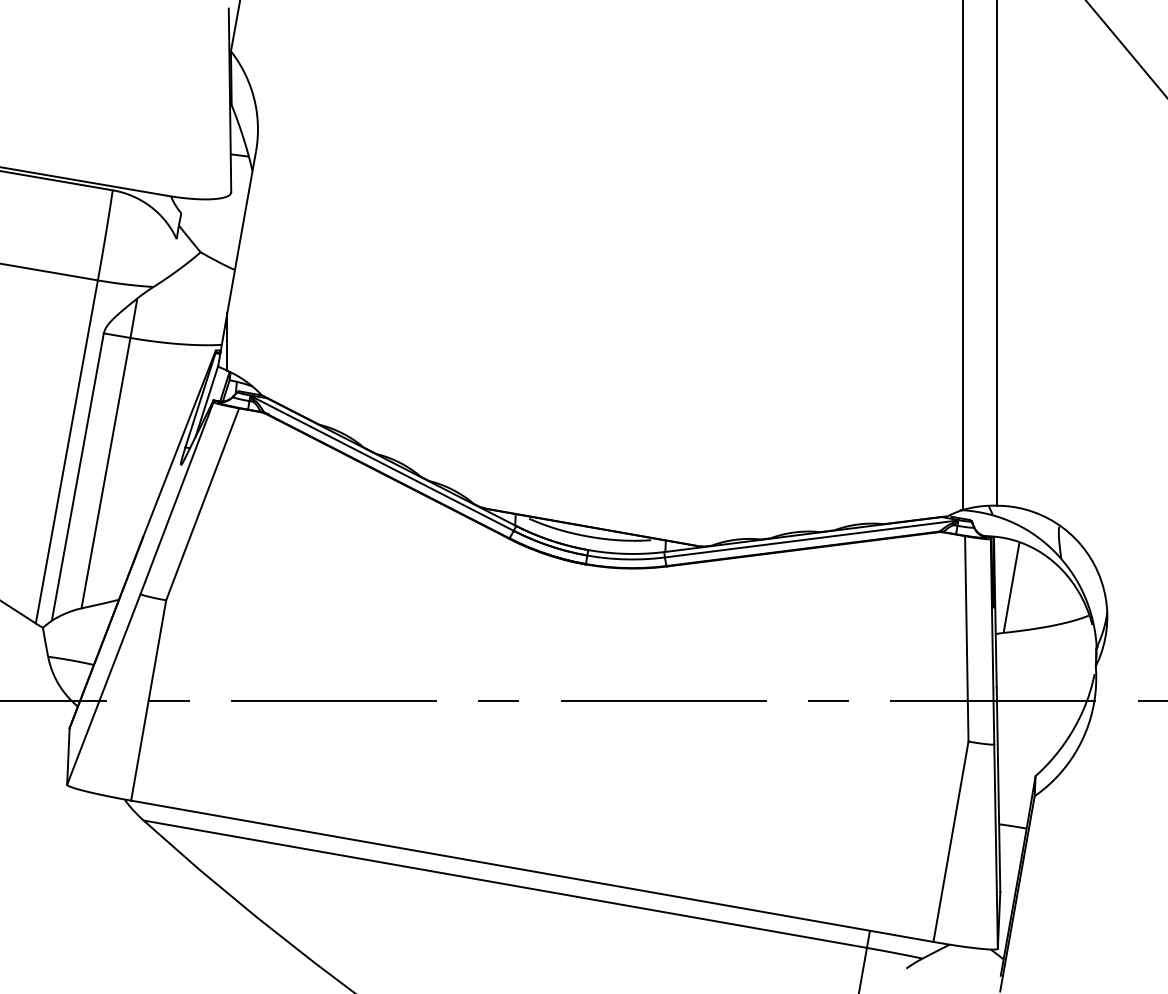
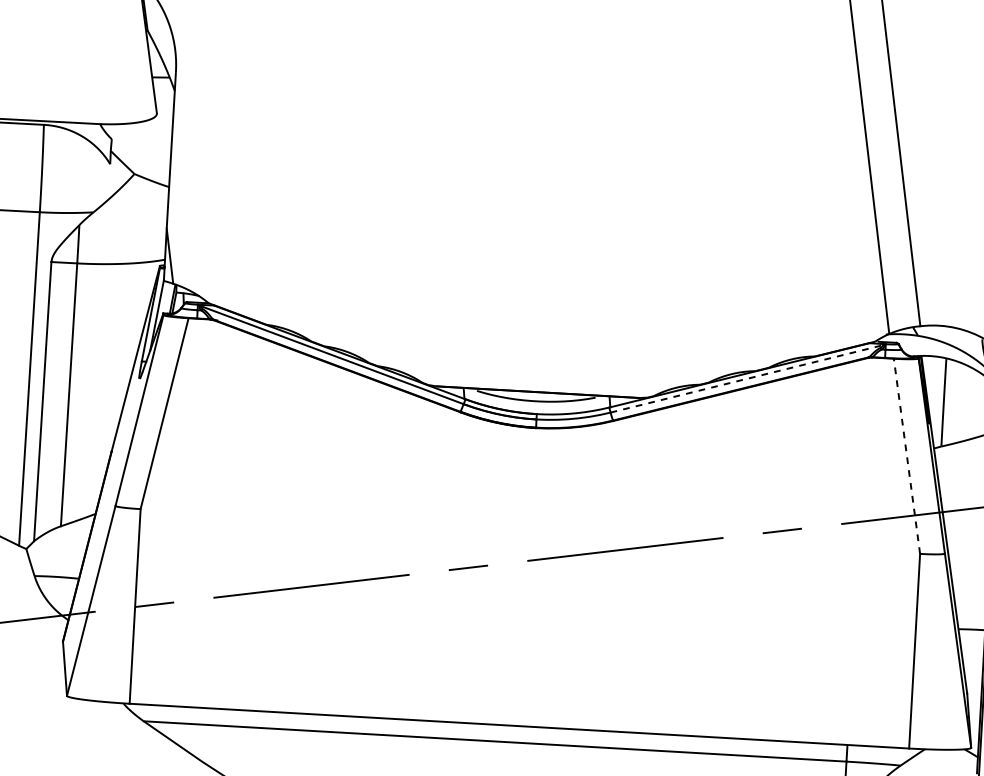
line: (810, 539) -> (747, 379), solid -> dashed
line: (966, 638) -> (906, 456), solid -> dashed

